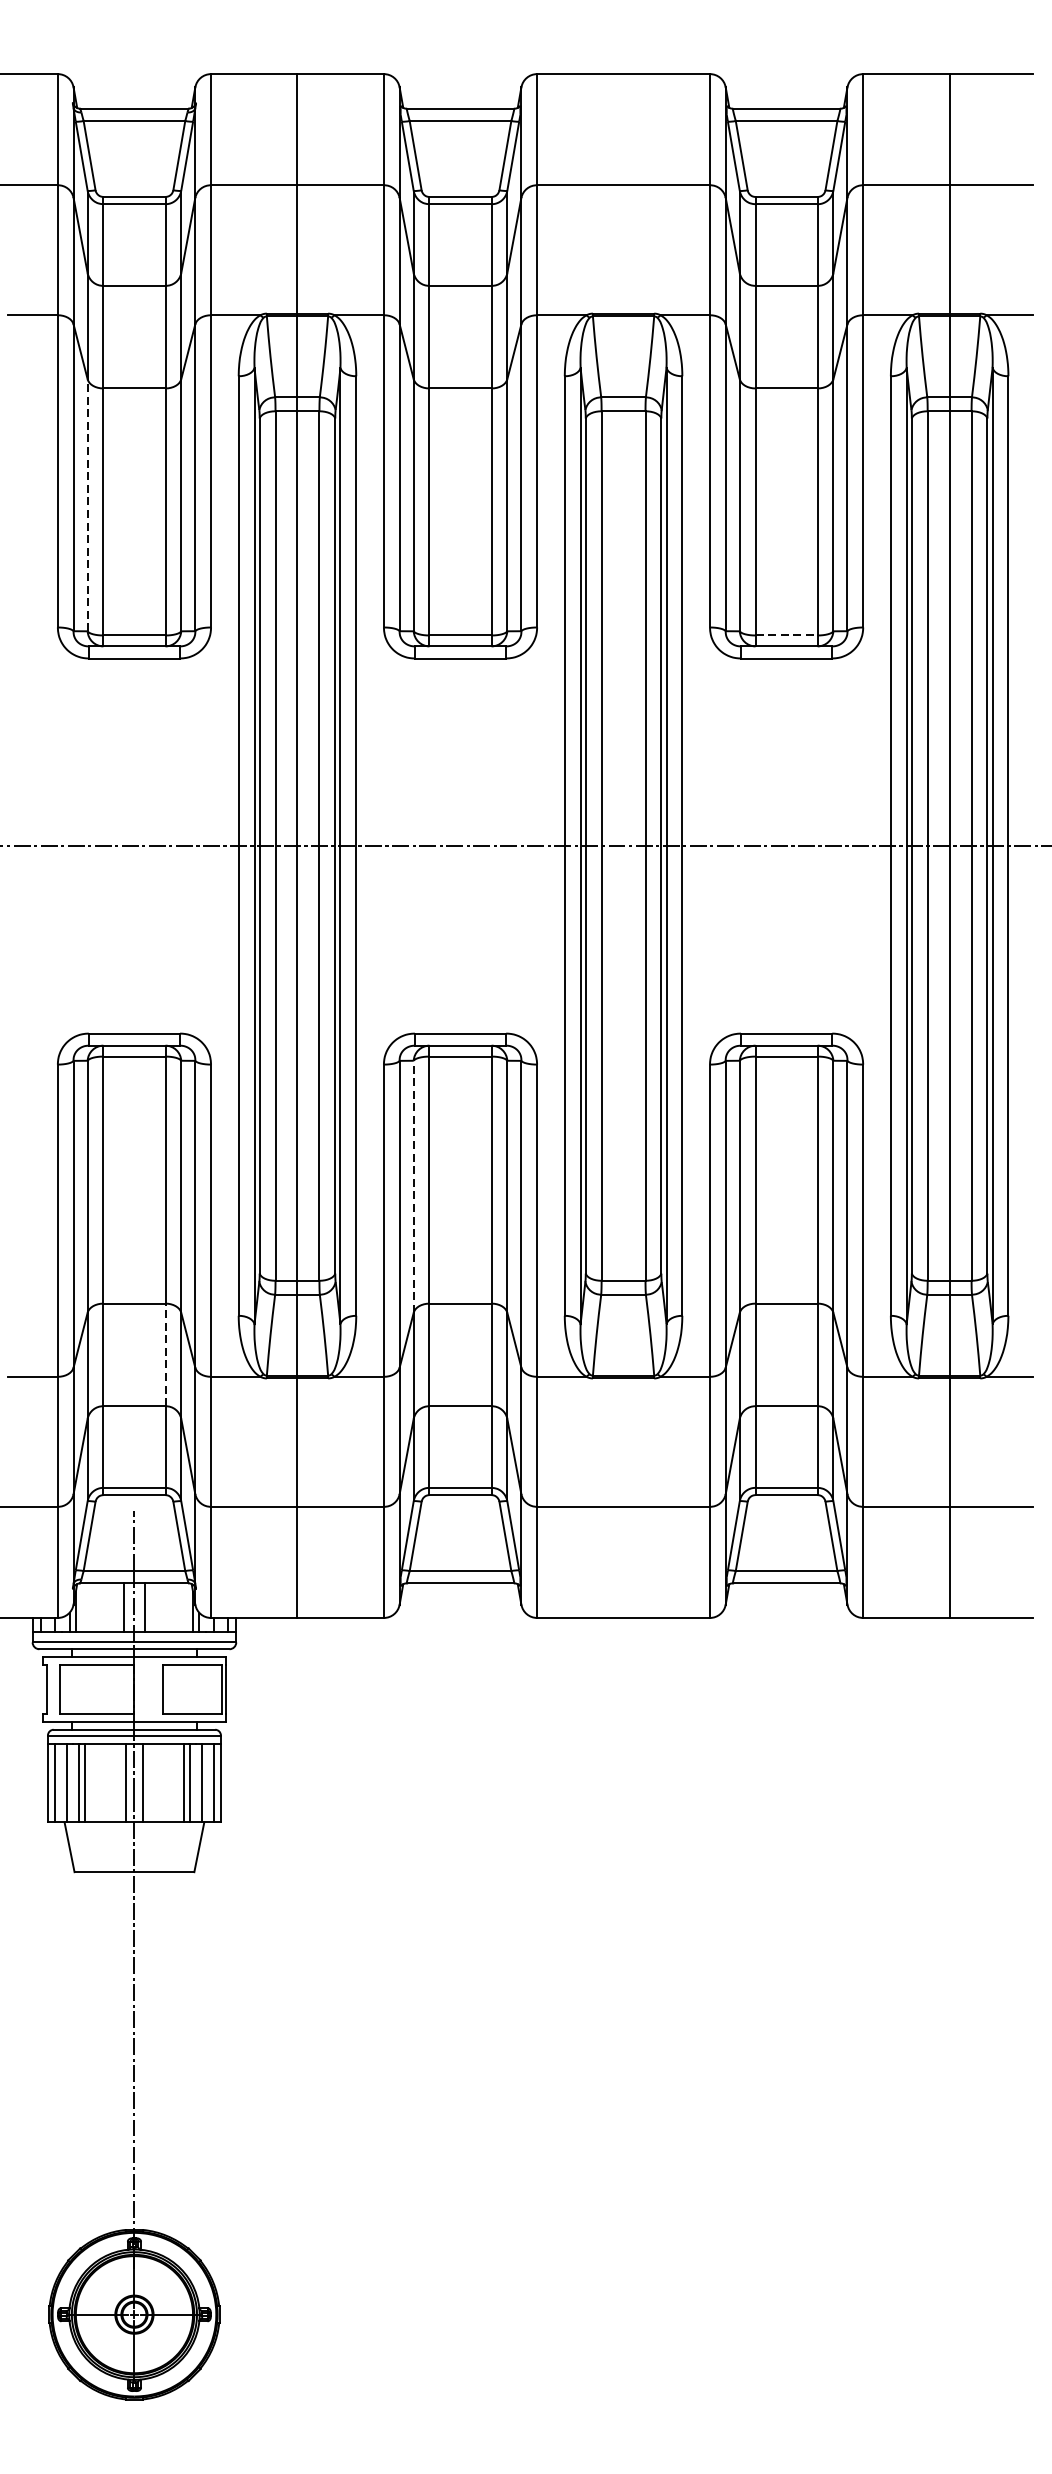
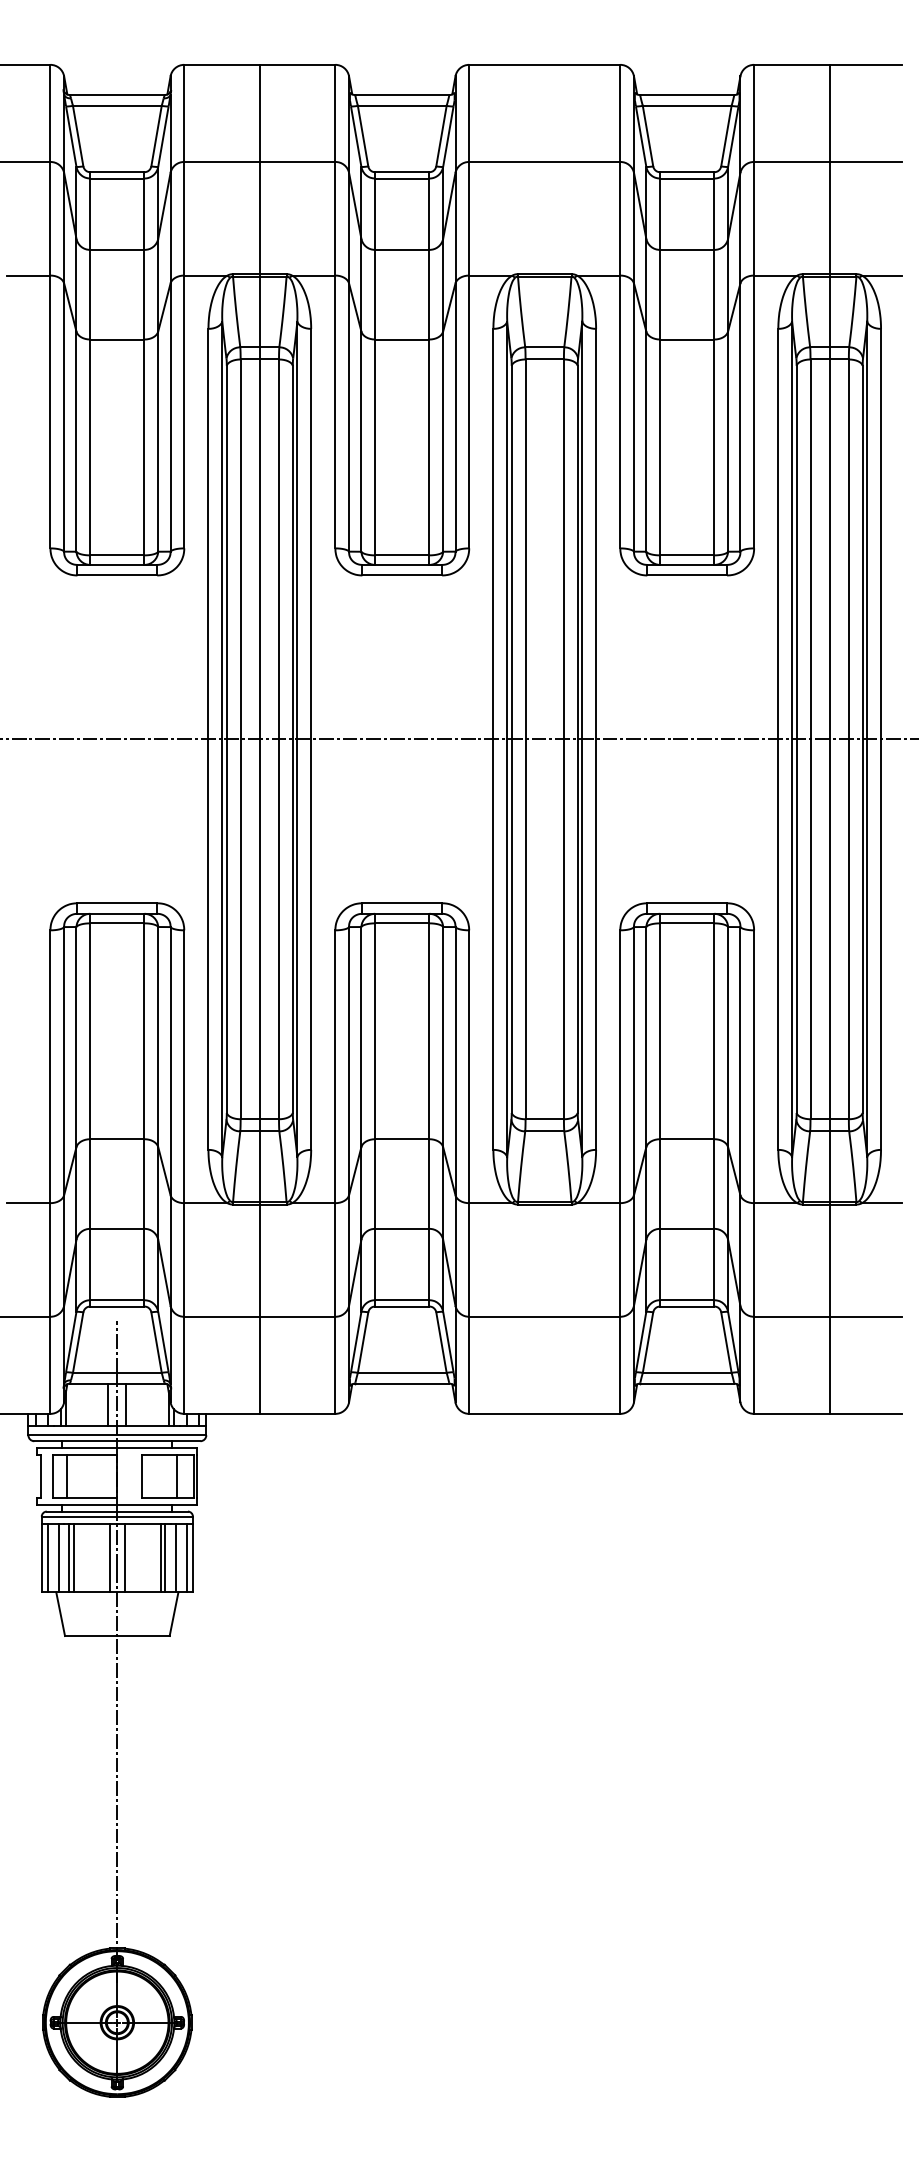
line: (87, 505) -> (76, 441), dashed -> solid
line: (786, 635) -> (687, 555), dashed -> solid
line: (413, 1186) -> (361, 1036), dashed -> solid
line: (165, 1355) -> (144, 1184), dashed -> solid
line: (76, 1689) -> (66, 1476), added
line: (202, 1689) -> (176, 1476), added

